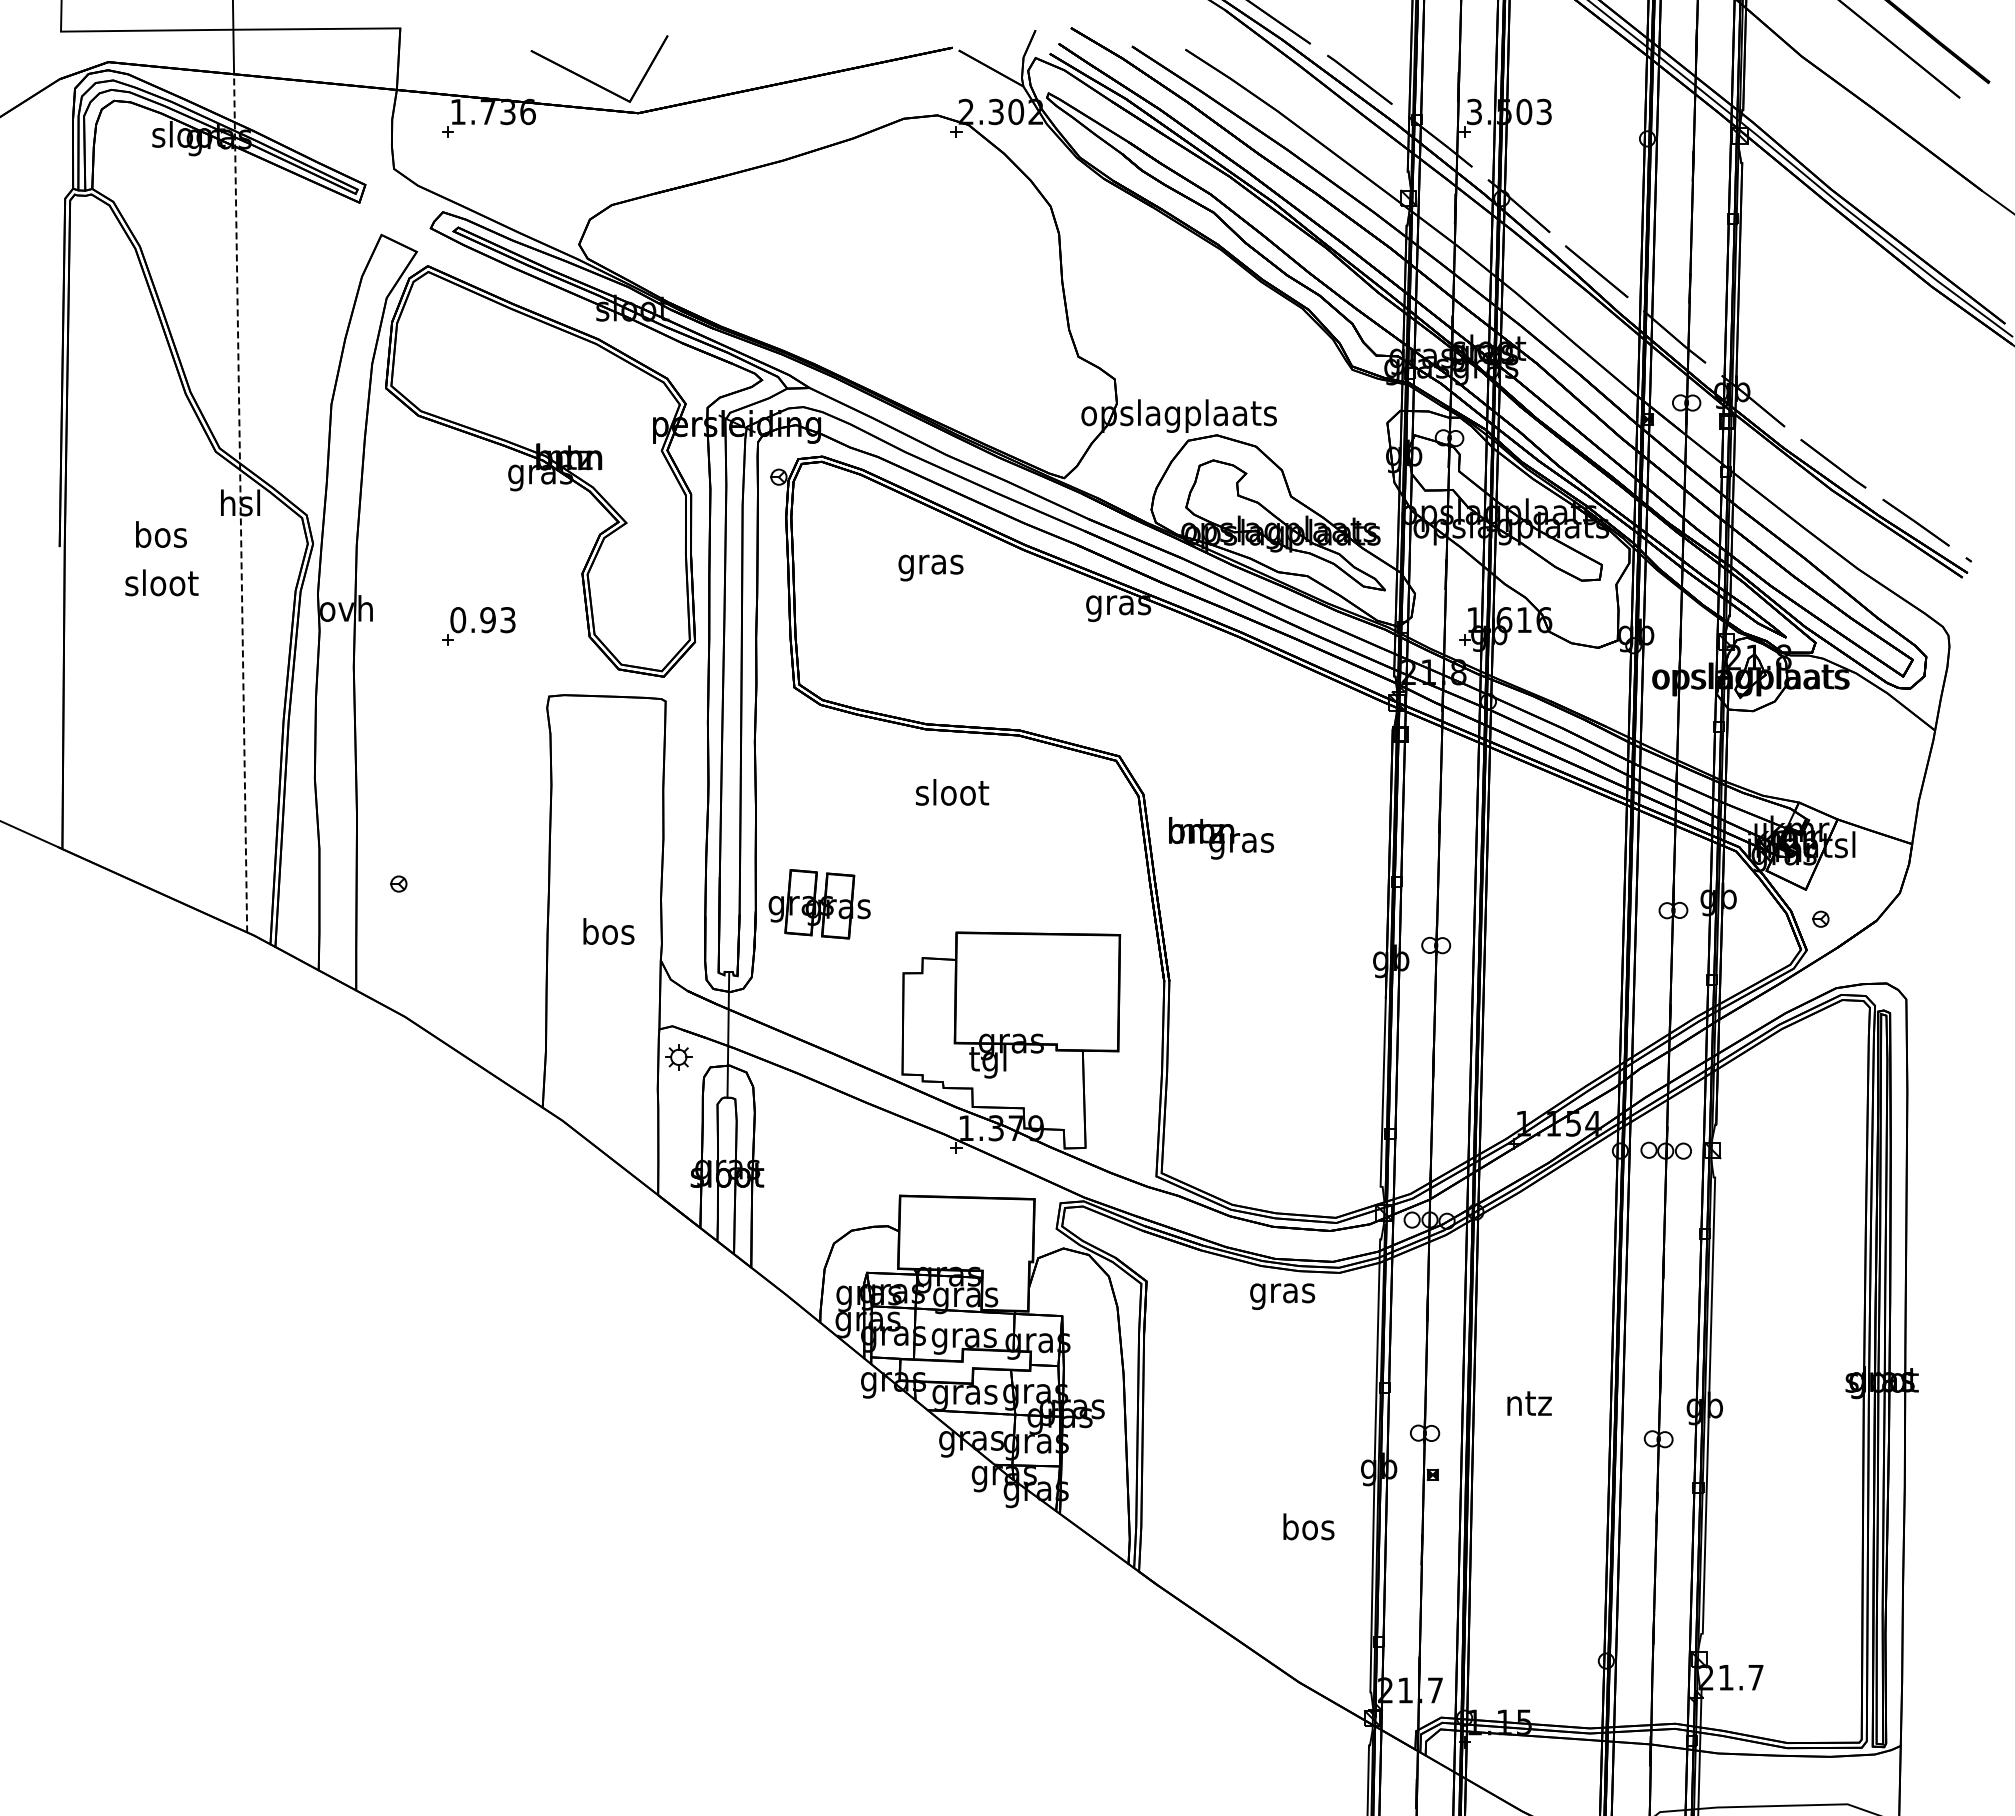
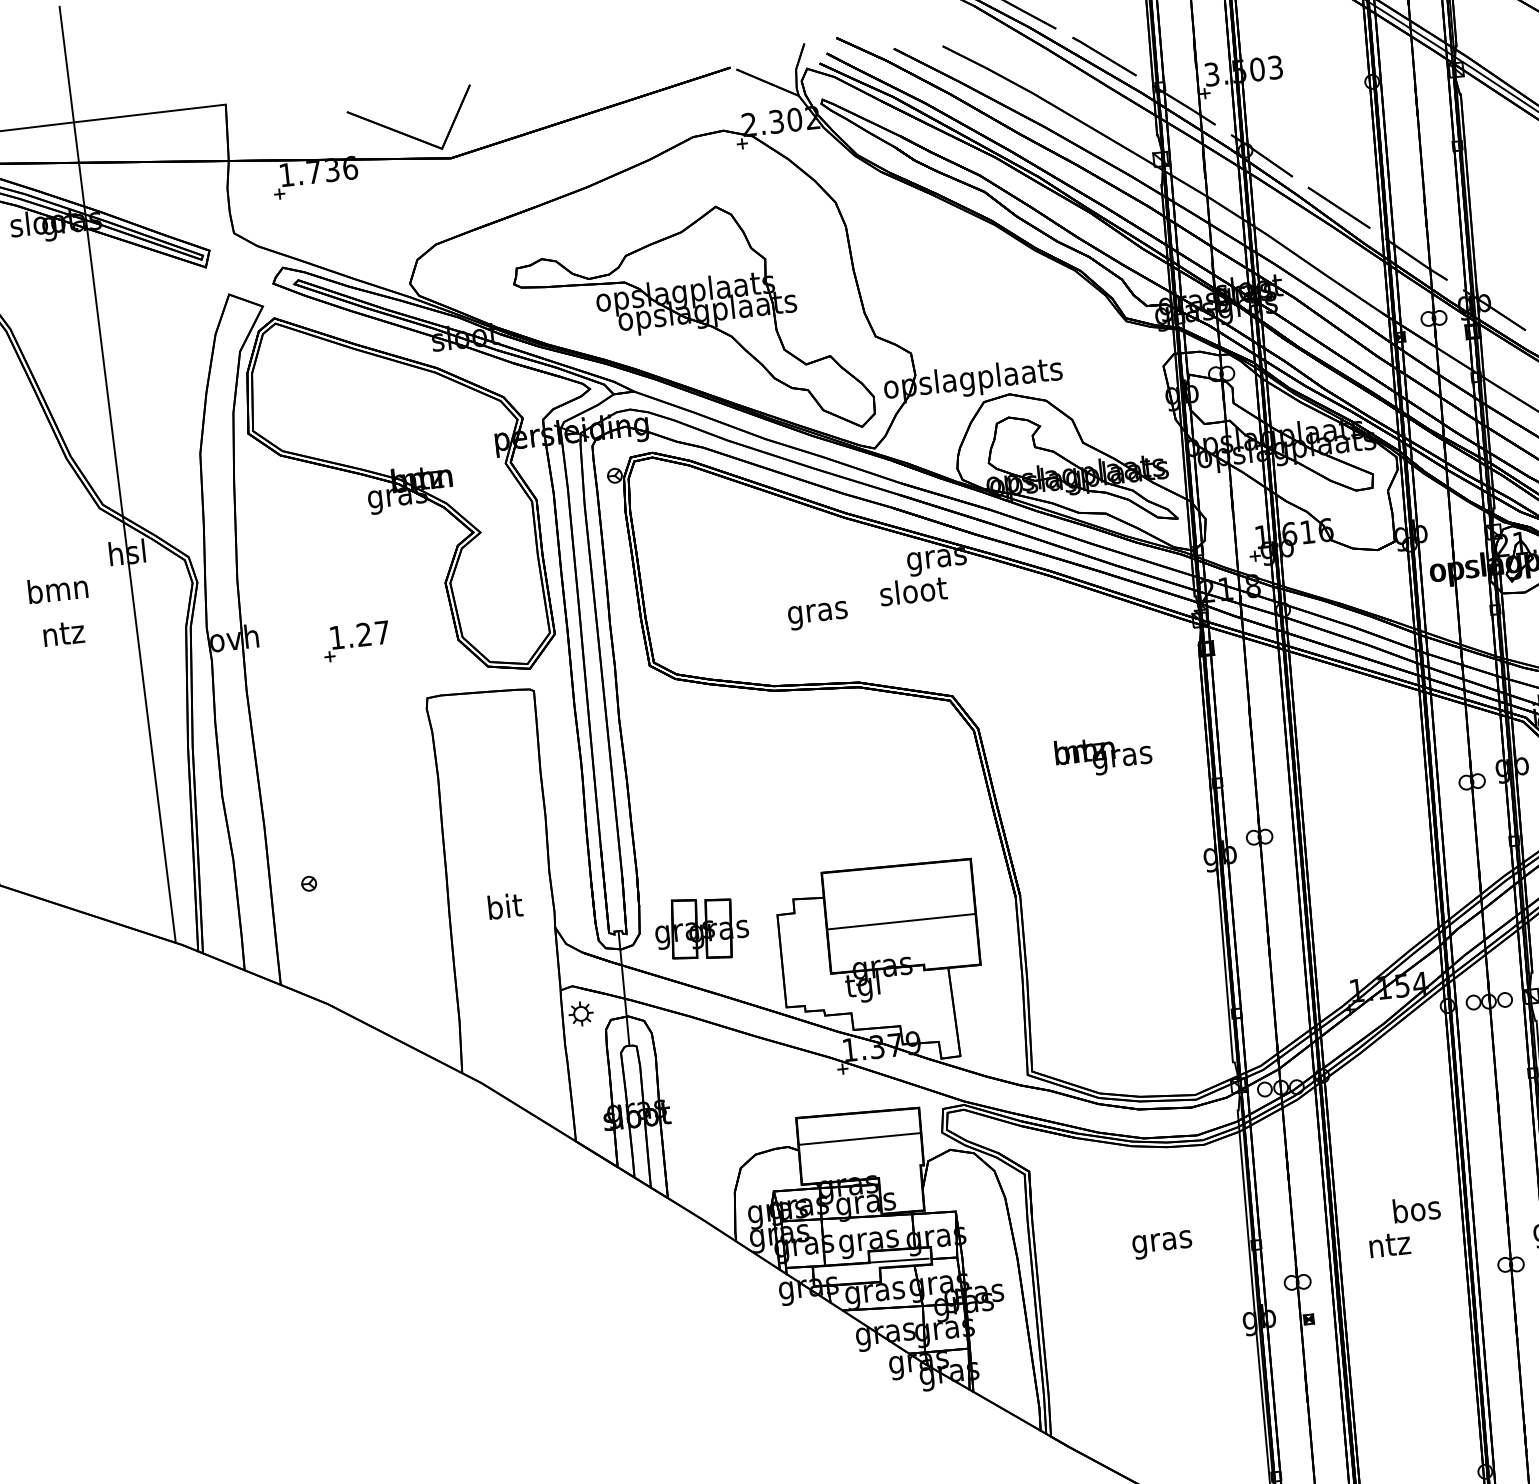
part: (880, 325) -> (692, 327), added
line: (240, 502) -> (127, 552), dashed -> solid
text: (160, 534) -> (57, 589), bos -> bmn
text: (930, 567) -> (817, 615), moved
text: (161, 582) -> (63, 632), sloot -> ntz
text: (482, 620) -> (359, 635), 0.93 -> 1.27
text: (952, 792) -> (913, 591), moved
text: (1221, 838) -> (1103, 755), moved
part: (819, 904) -> (701, 929), moved
text: (608, 931) -> (504, 906), bos -> bit
line: (1037, 994) -> (901, 921), added
line: (965, 1225) -> (858, 1138), added
text: (1282, 1296) -> (1162, 1244), moved
line: (995, 1362) -> (899, 1260), added
text: (1308, 1526) -> (1416, 1208), moved

